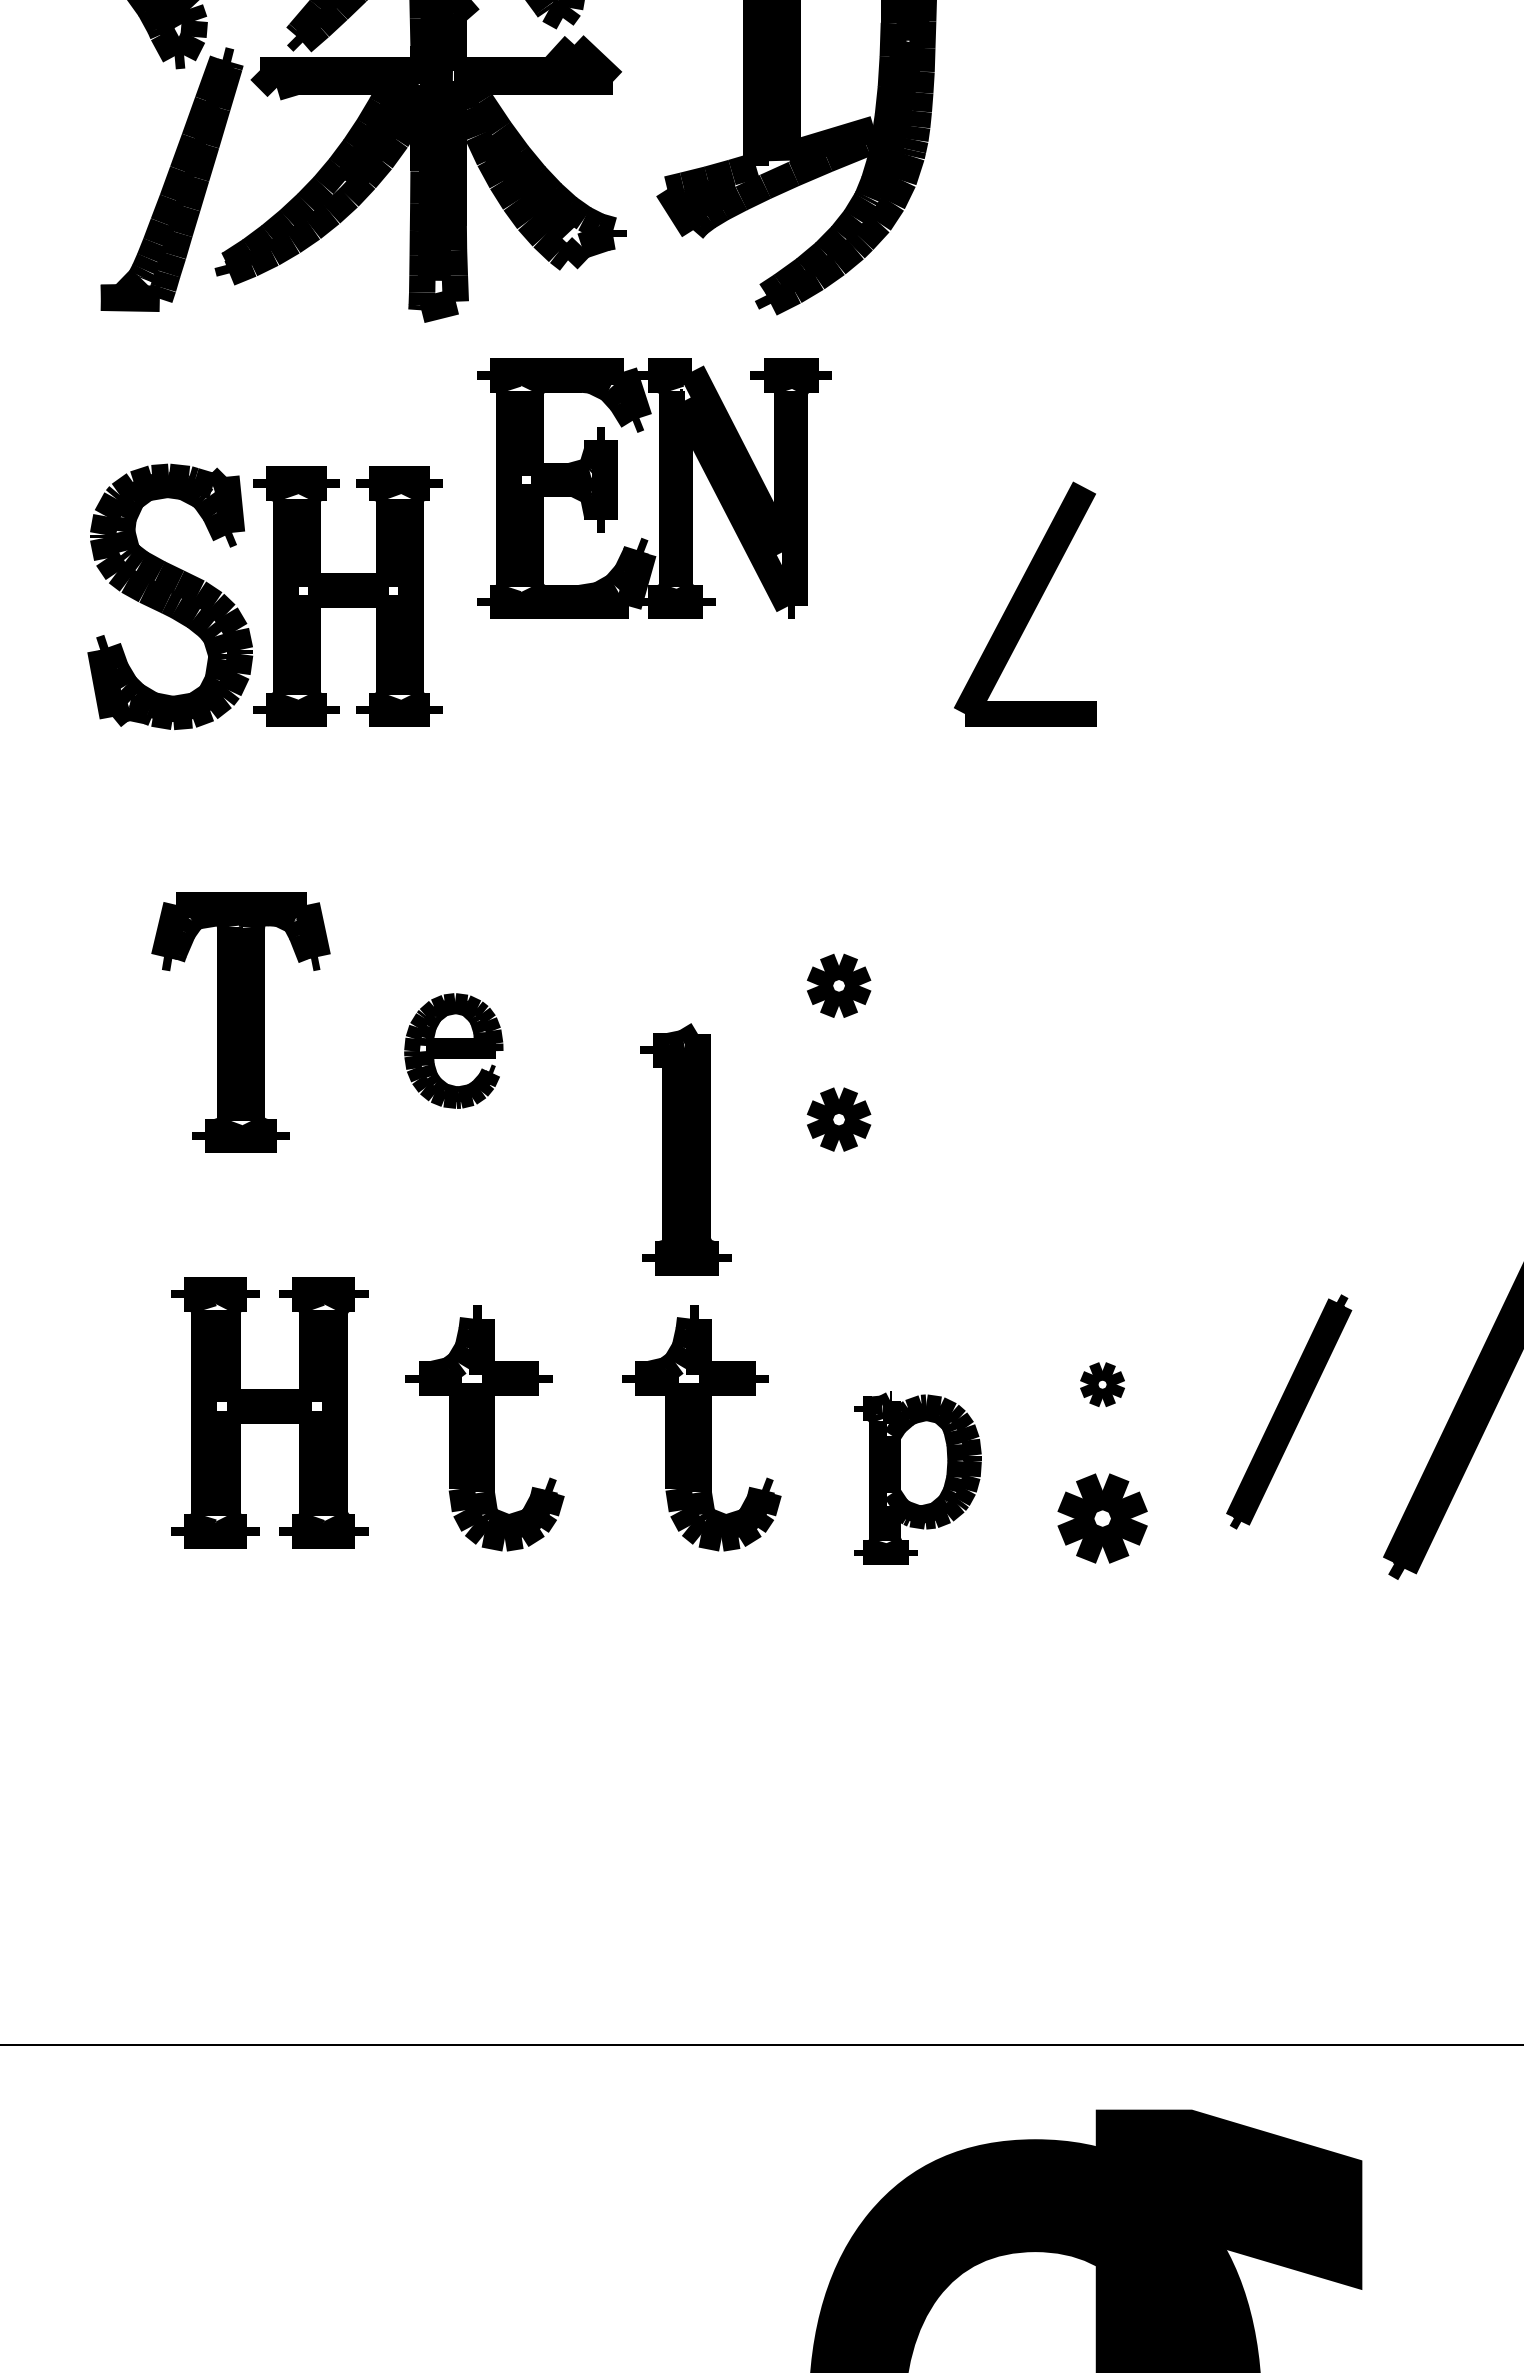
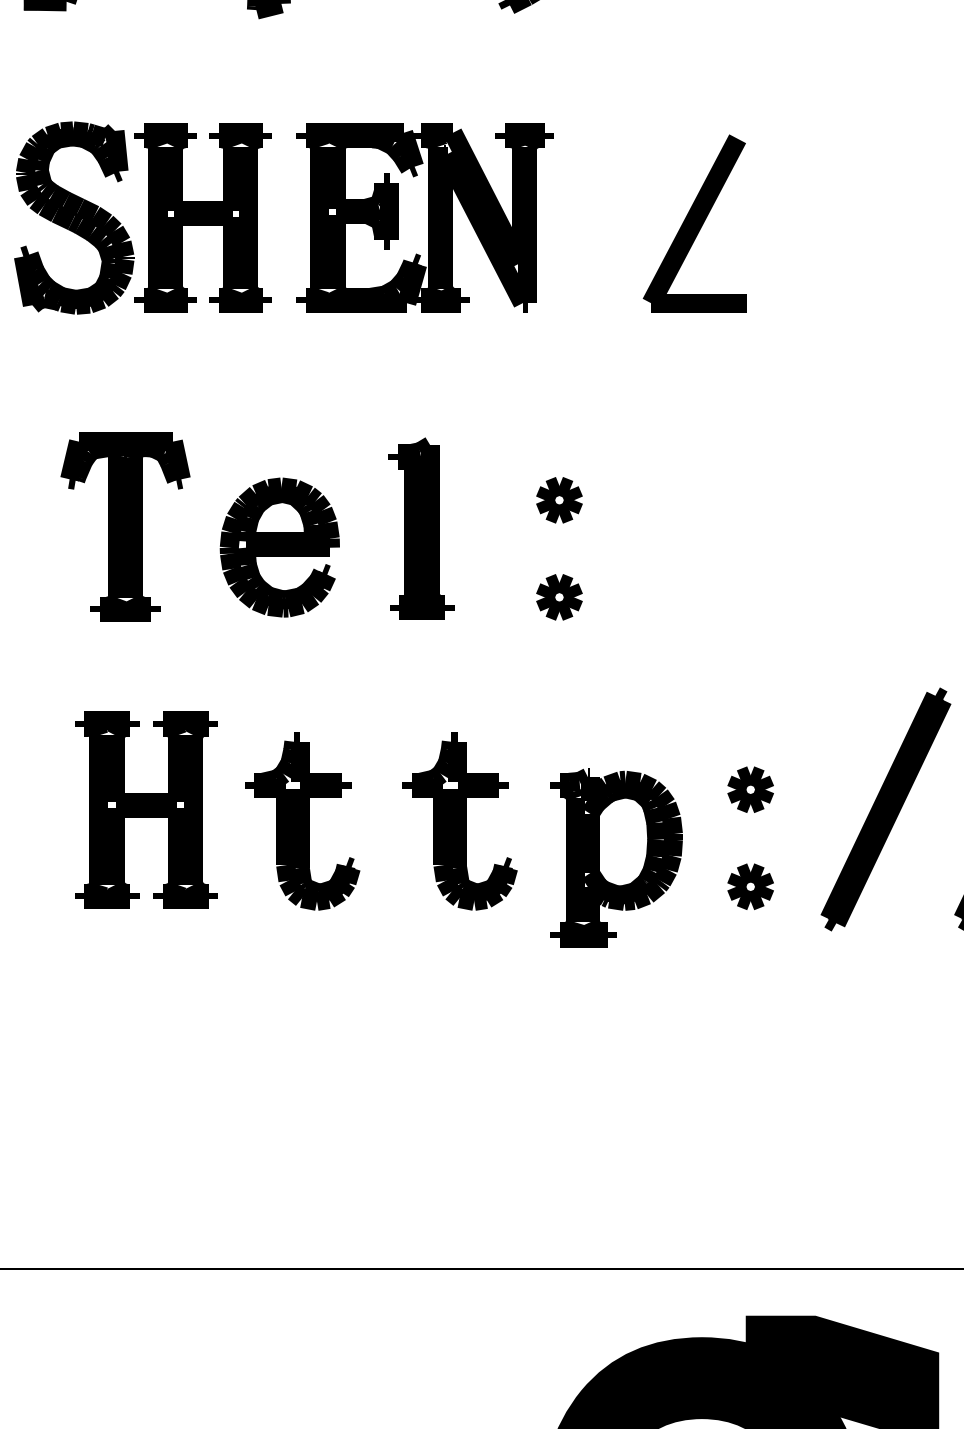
part: (654, 488) -> (425, 217), moved
part: (453, 1050) -> (279, 547), size x1.67
part: (685, 1149) -> (421, 529), moved
part: (1102, 1384) -> (750, 789), size x1.43
part: (1289, 1411) -> (886, 809), size x1.43
part: (917, 1477) -> (616, 857), size x1.43
part: (1102, 1518) -> (750, 886), size x0.71

